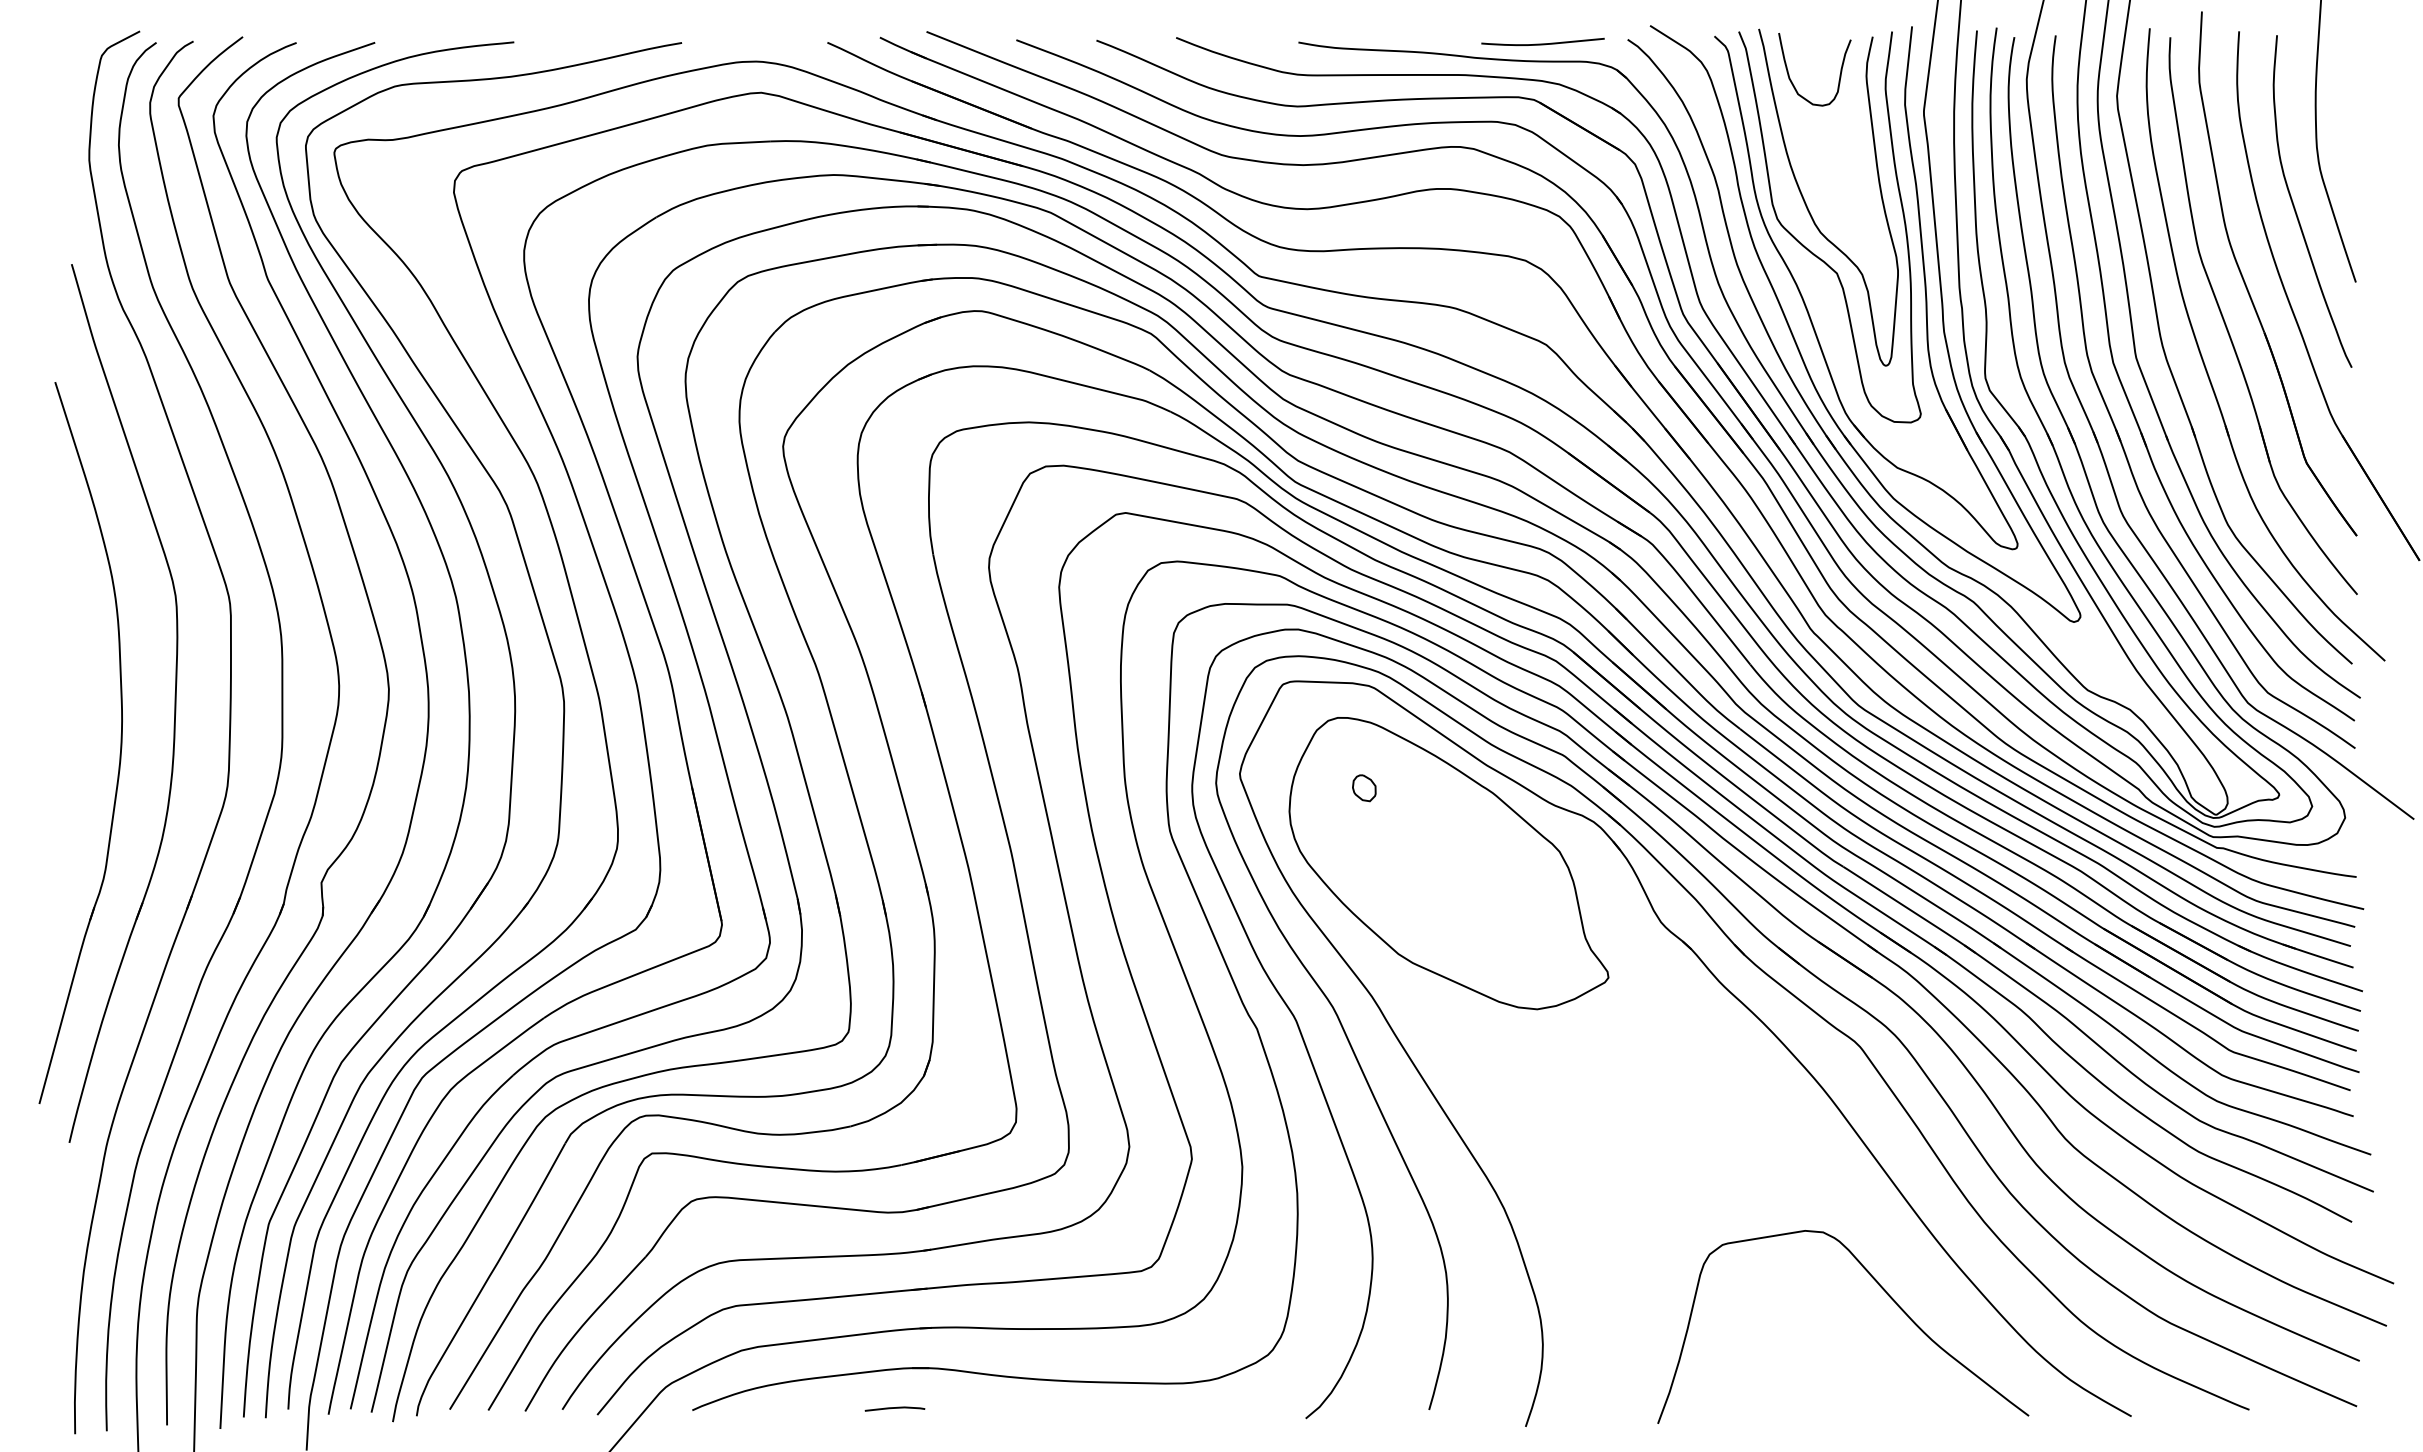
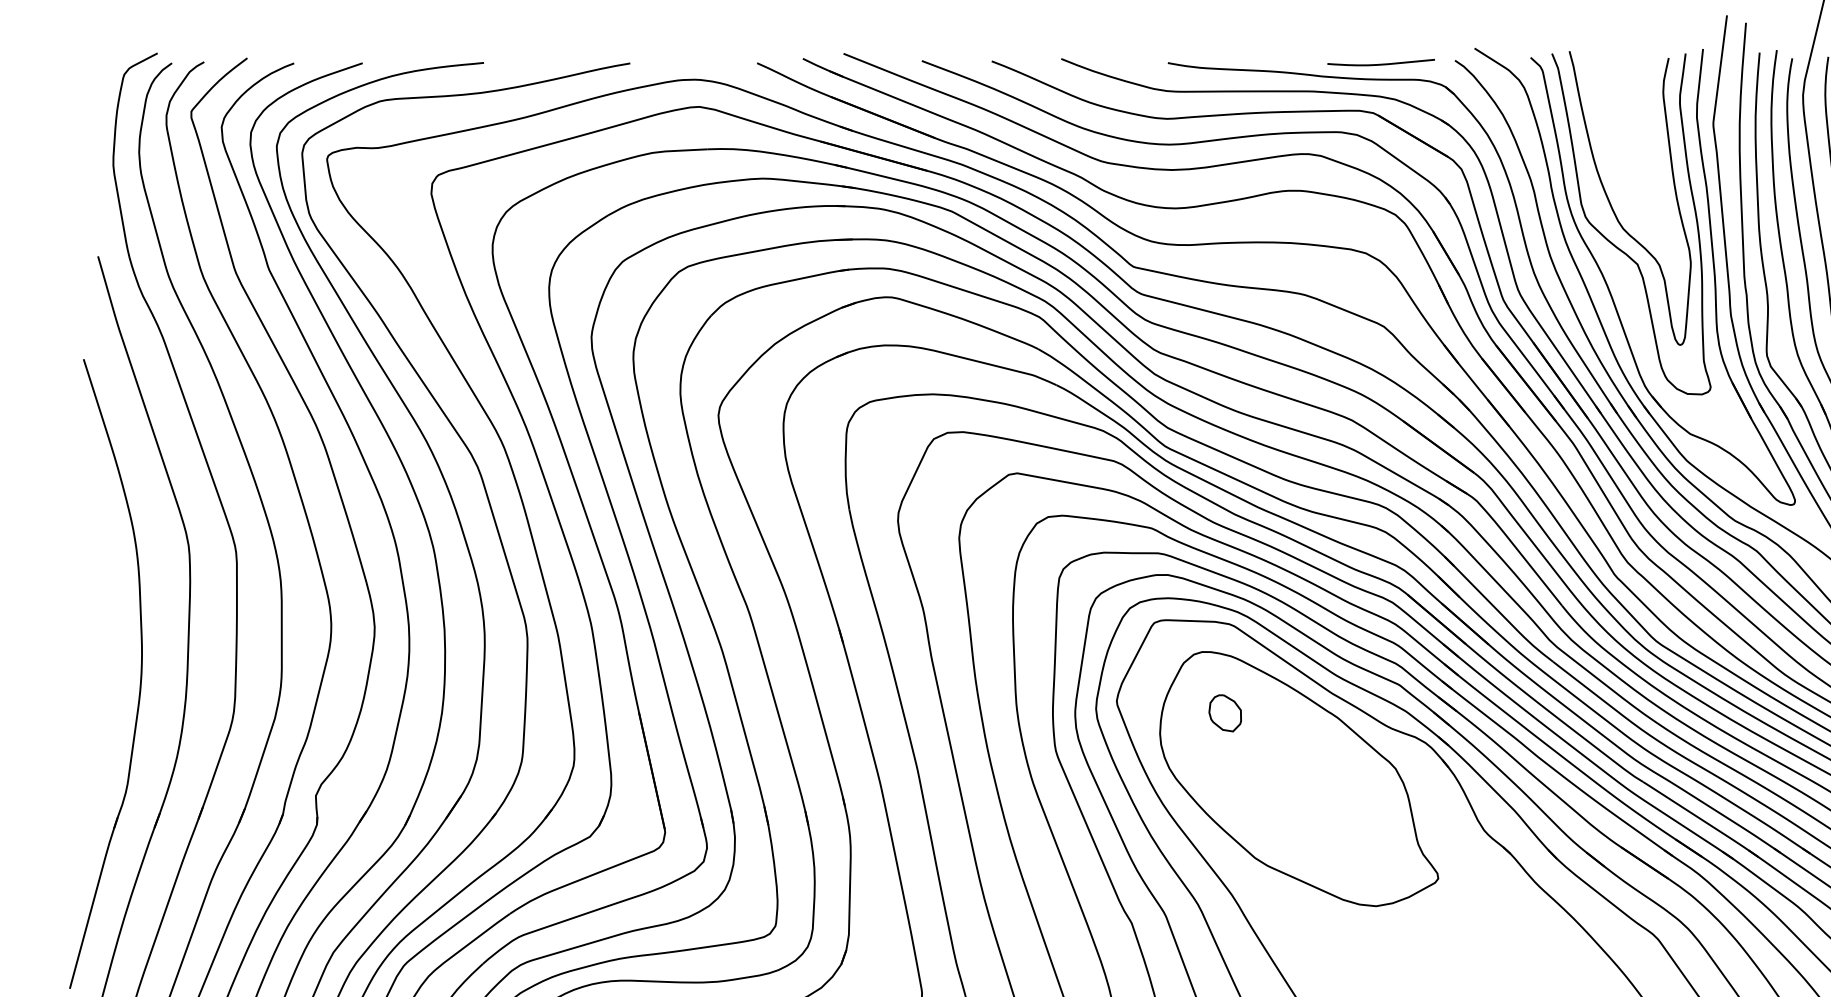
curve: (1792, 81) -> (1598, 97), removed
part: (1364, 788) -> (1225, 713), size x1.6

